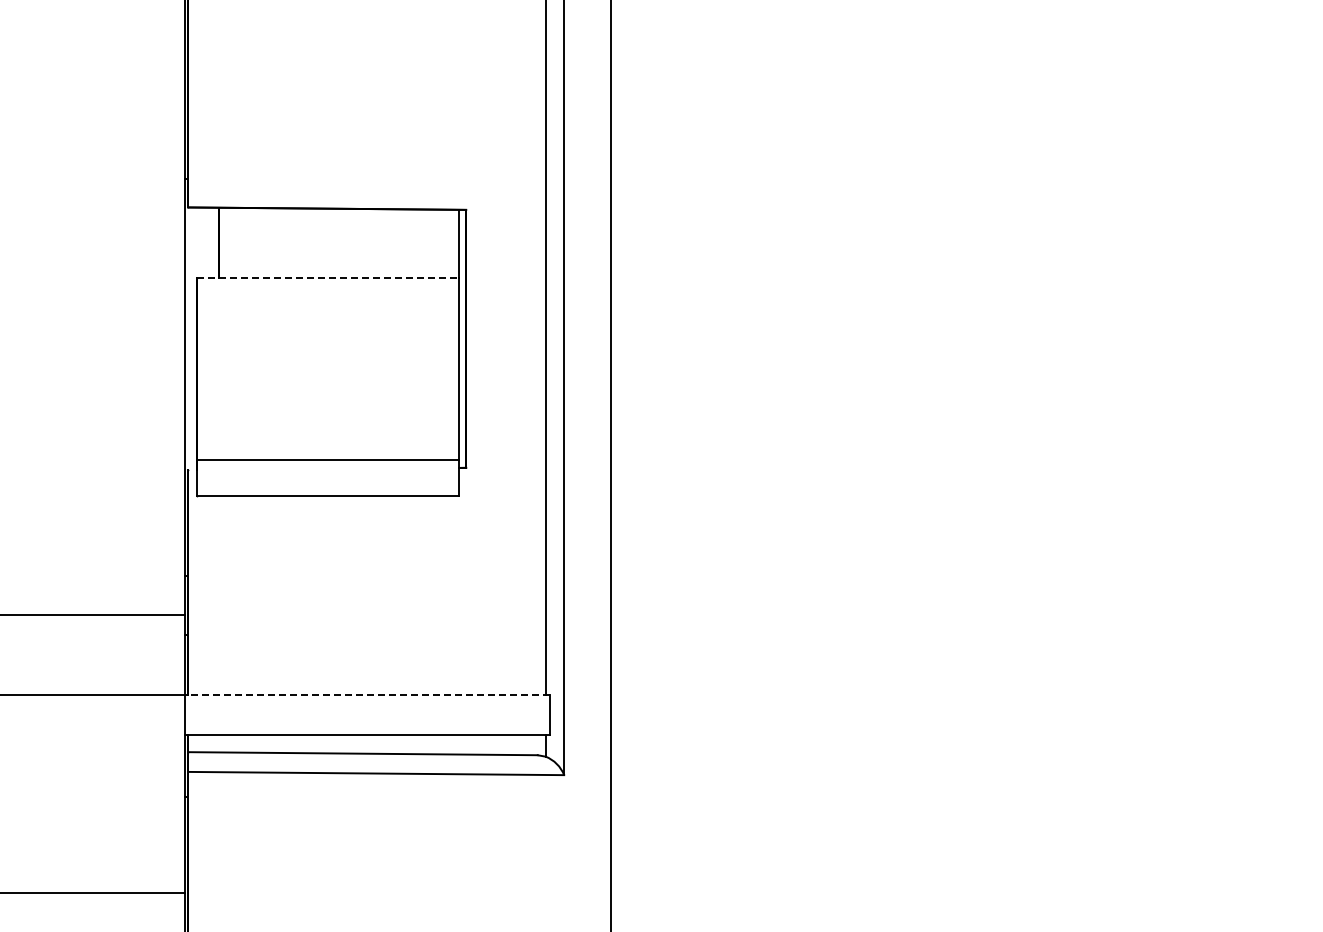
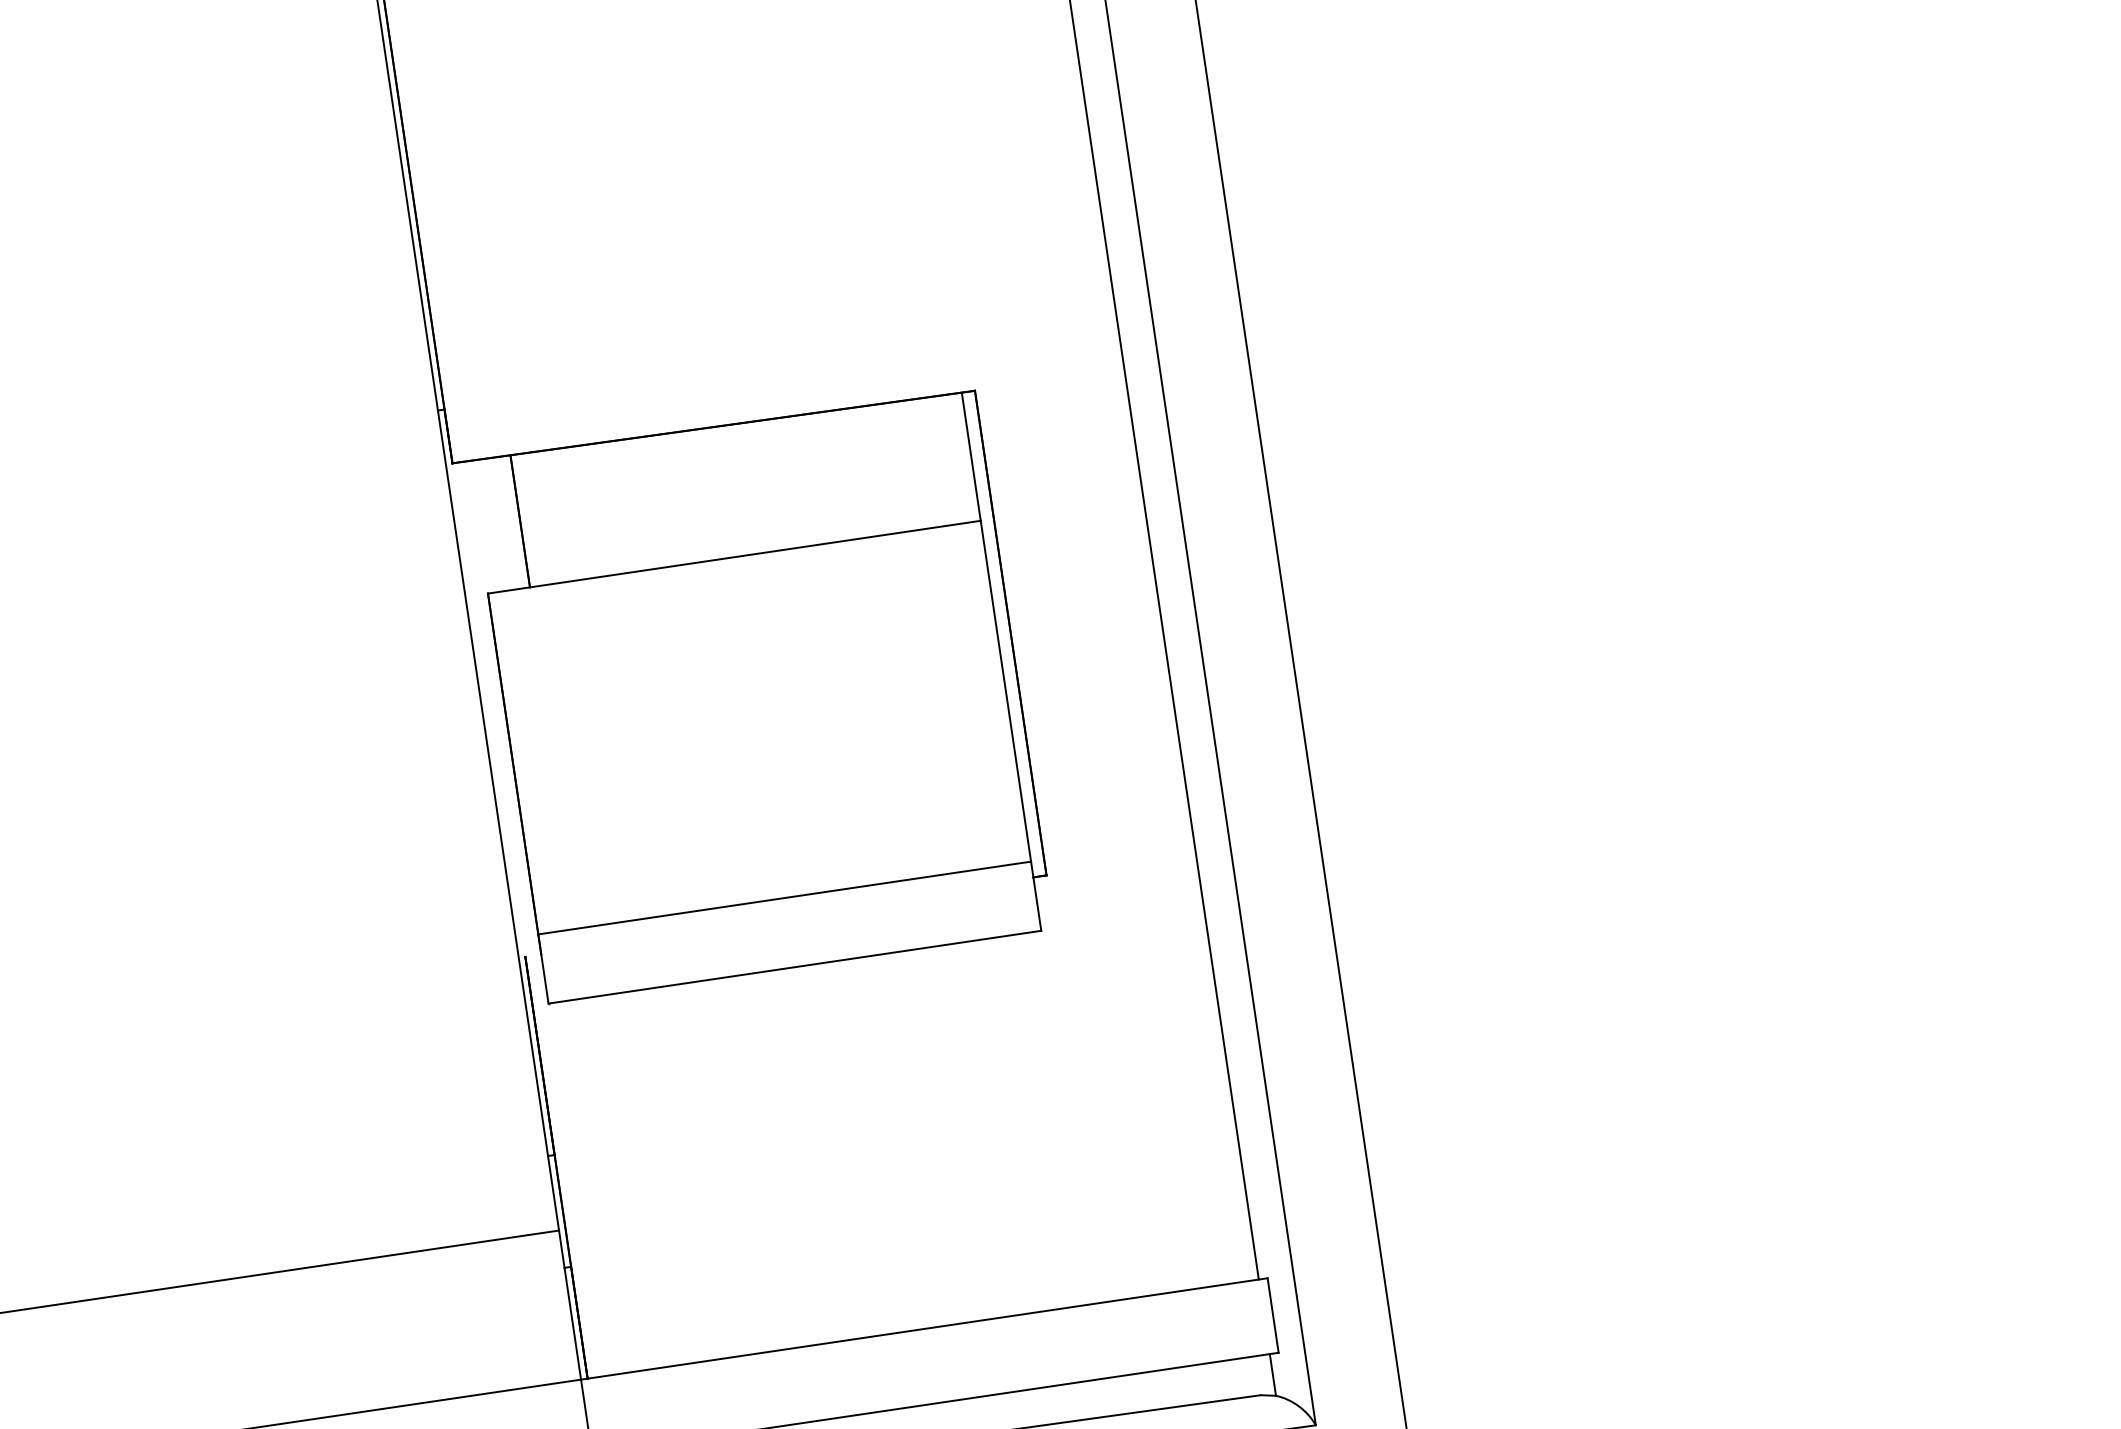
line: (328, 278) -> (735, 557), dashed -> solid
line: (367, 694) -> (924, 1328), dashed -> solid

